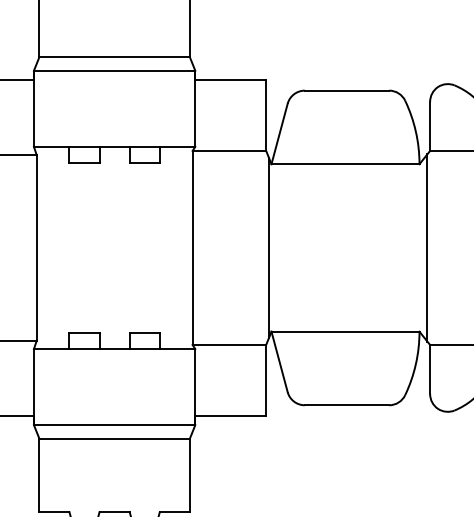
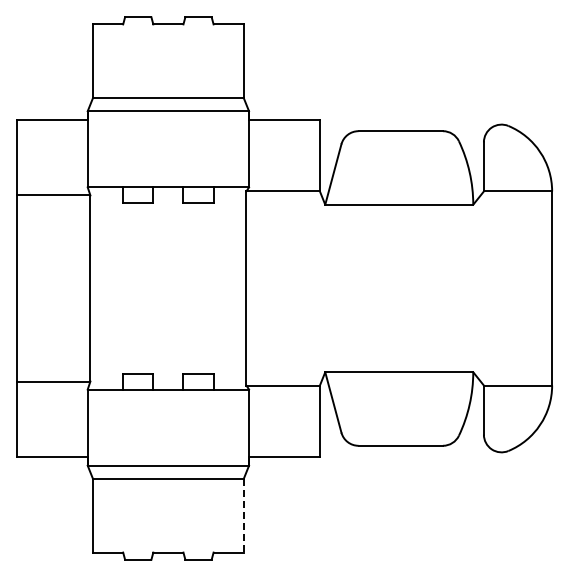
line: (268, 247) -> (322, 288), removed
line: (427, 247) -> (481, 288), removed
line: (189, 474) -> (243, 515), solid -> dashed

